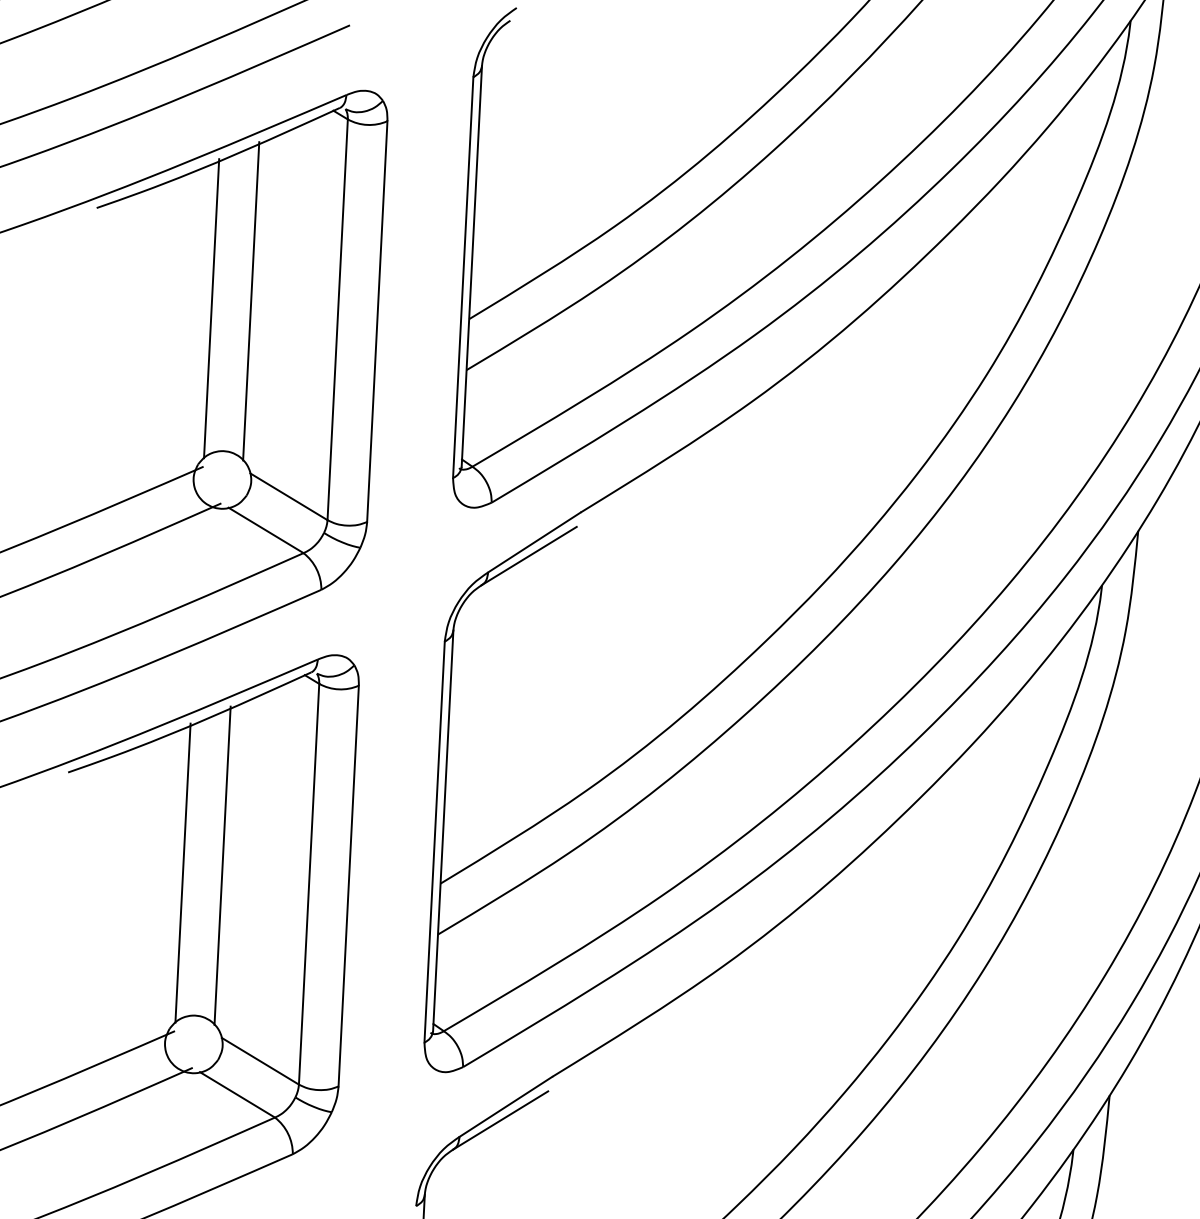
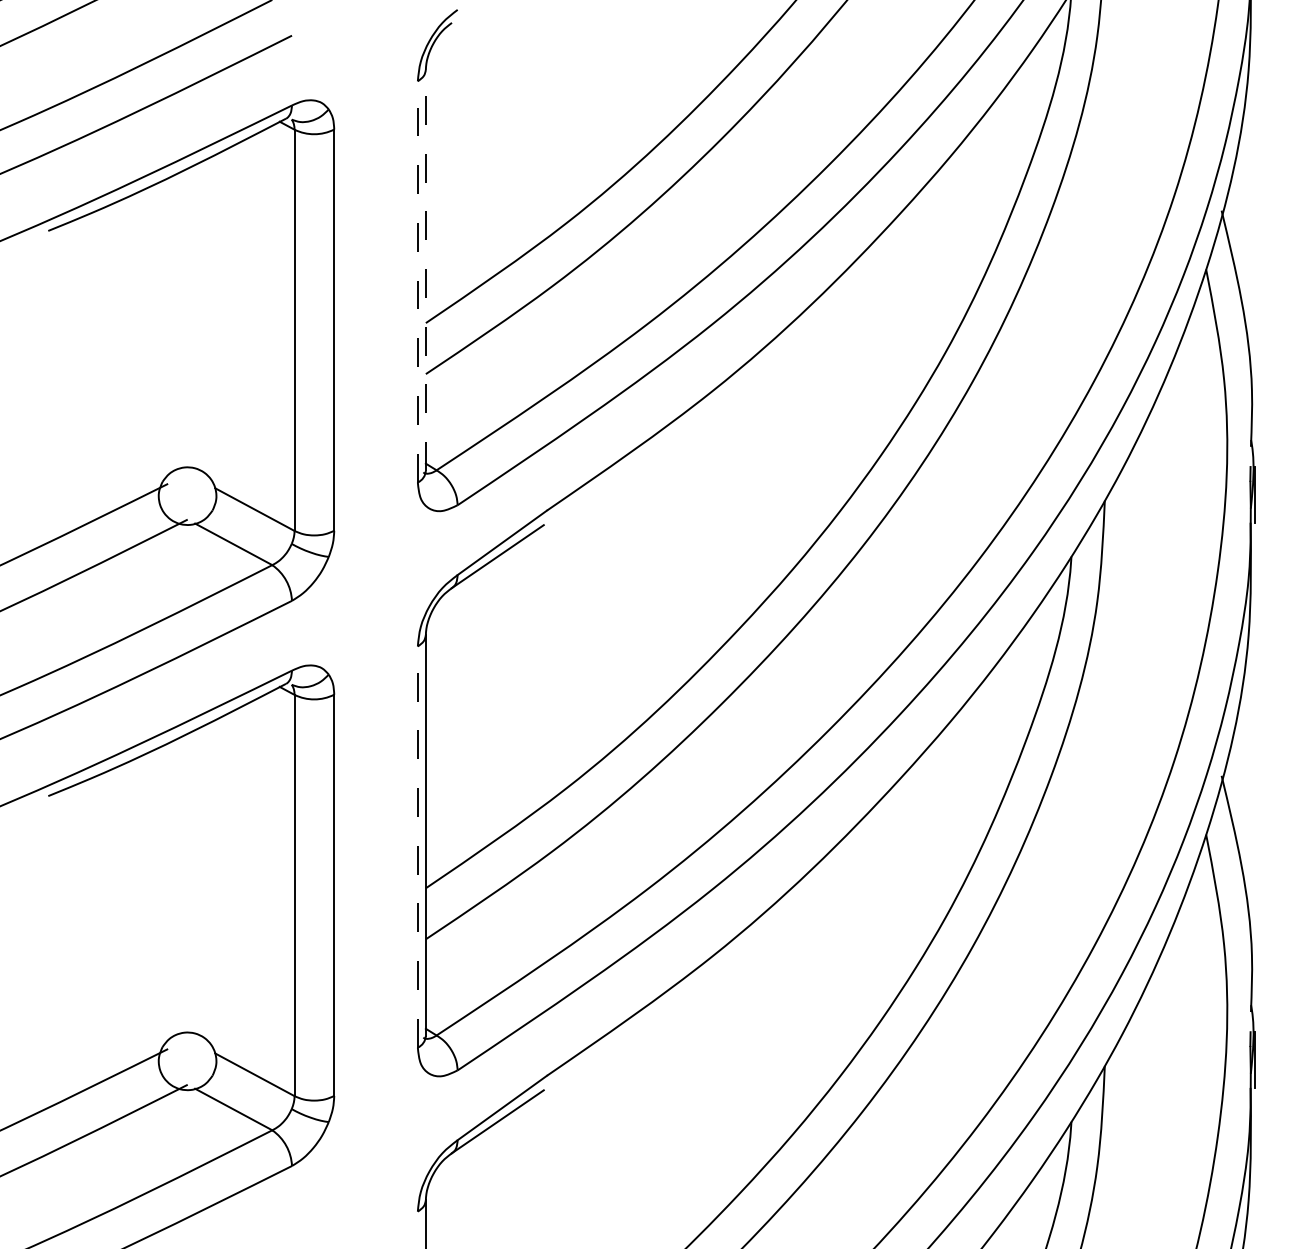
line: (471, 266) -> (425, 270), solid -> dashed
line: (462, 277) -> (417, 281), solid -> dashed
line: (251, 300) -> (207, 315), removed
line: (211, 308) -> (168, 325), removed
line: (434, 842) -> (417, 847), solid -> dashed
line: (222, 865) -> (207, 881), removed
line: (183, 872) -> (168, 890), removed

